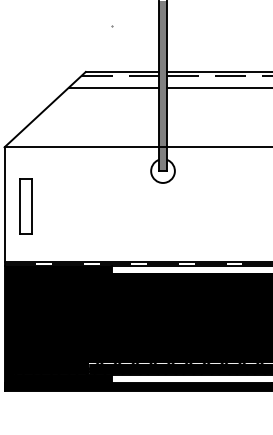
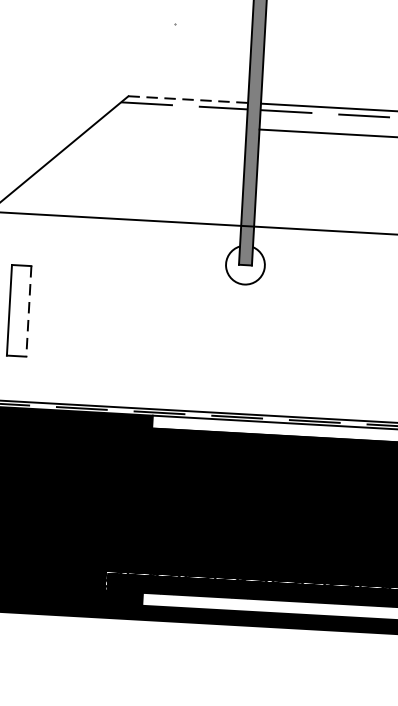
line: (122, 71) -> (188, 98), solid -> dashed
line: (113, 87) -> (172, 124), removed
line: (32, 206) -> (29, 311), solid -> dashed

